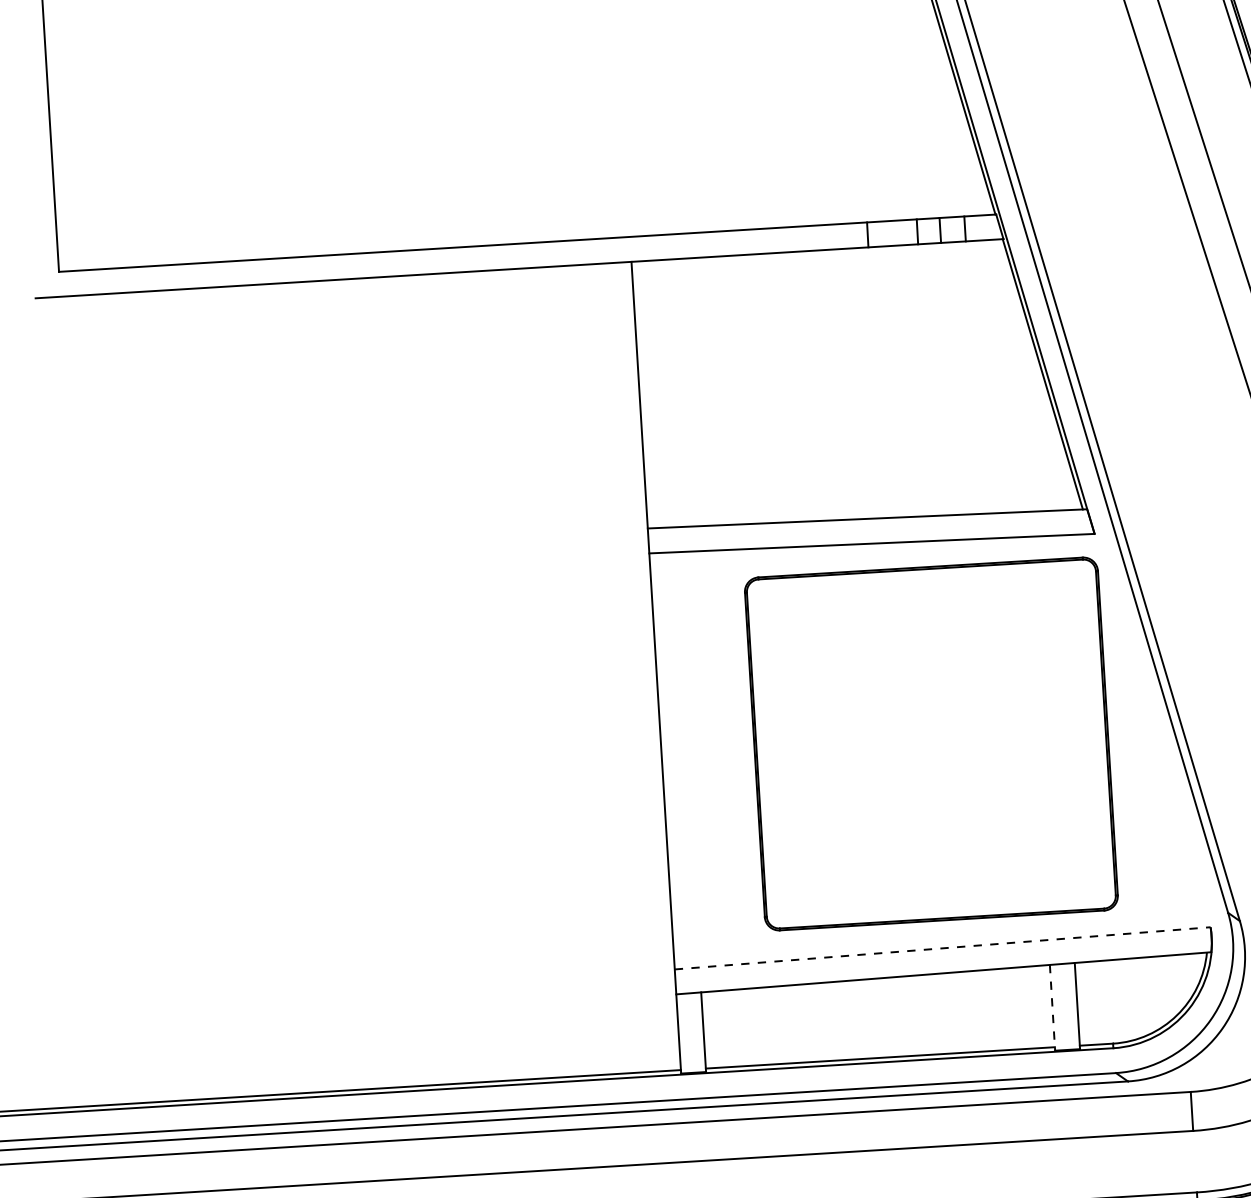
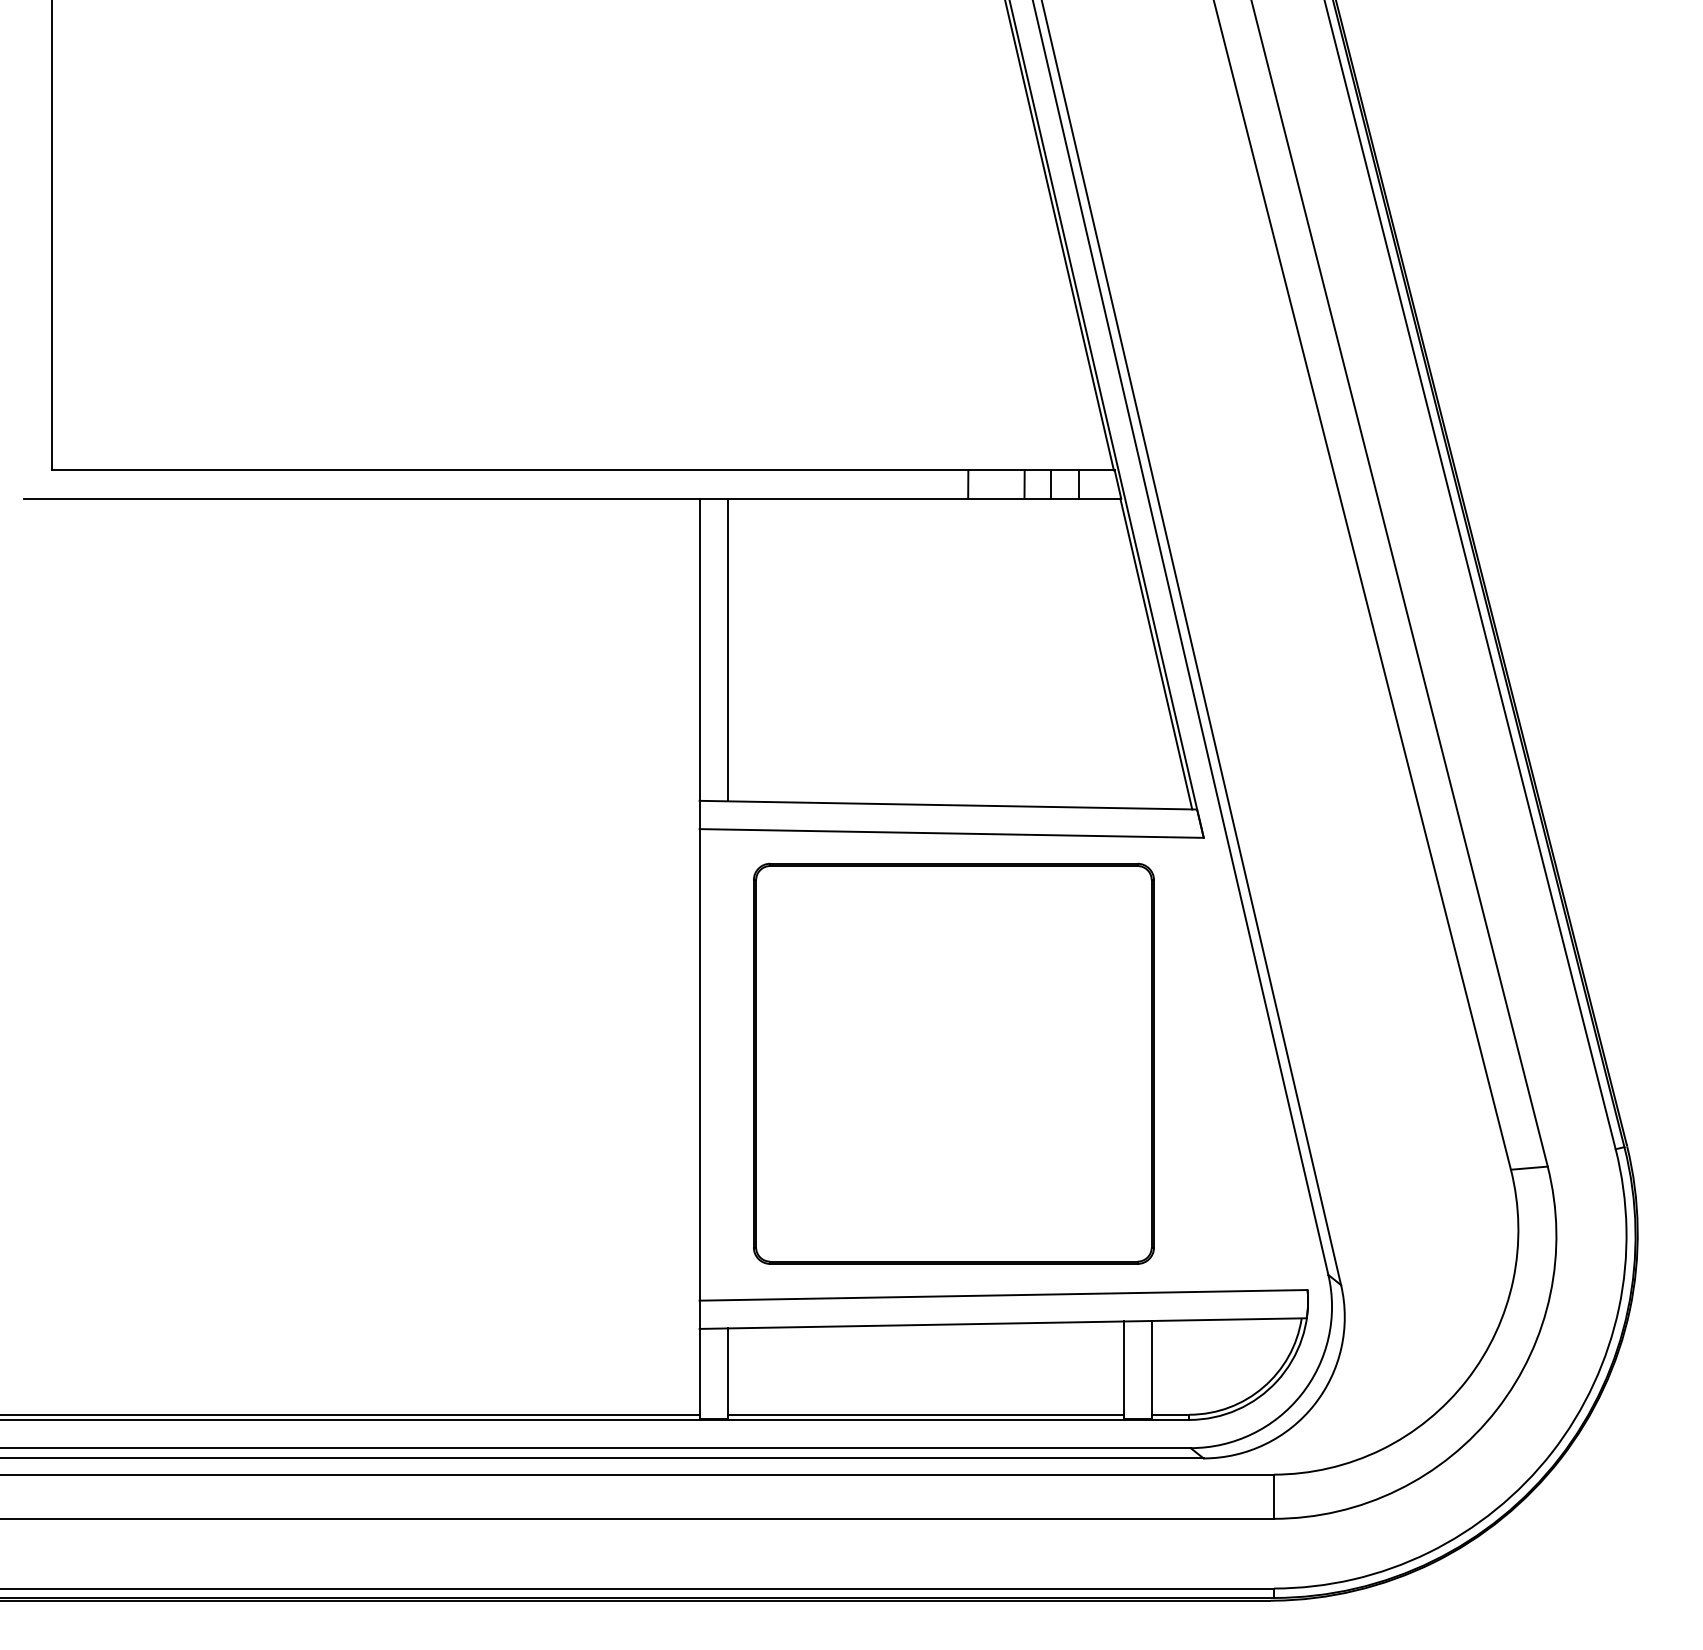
line: (664, 393) -> (727, 649), added
part: (930, 743) -> (953, 1063), moved
line: (943, 948) -> (1004, 1295), dashed -> solid
line: (1052, 1008) -> (1123, 1370), dashed -> solid

